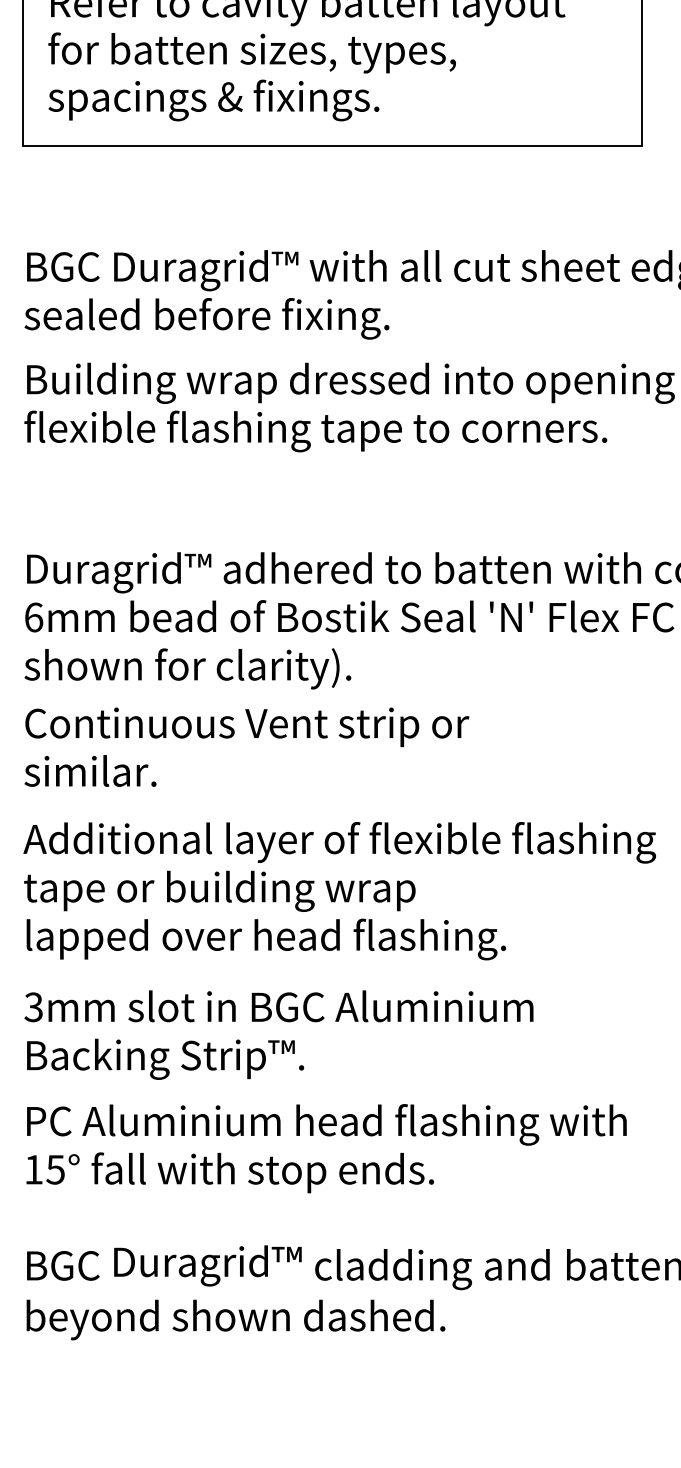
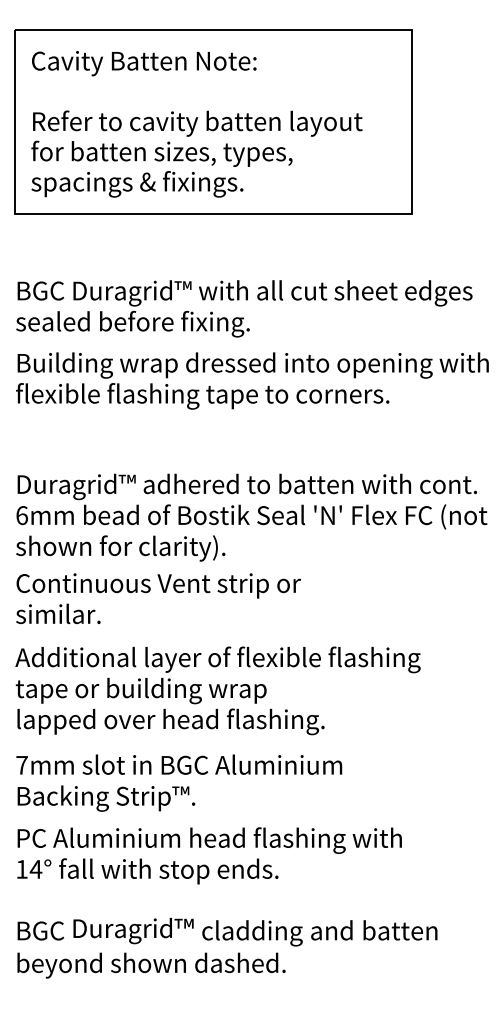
text: (32, 1006) -> (21, 764), 3mm -> 7mm
text: (54, 1169) -> (35, 869), 15° -> 14°

